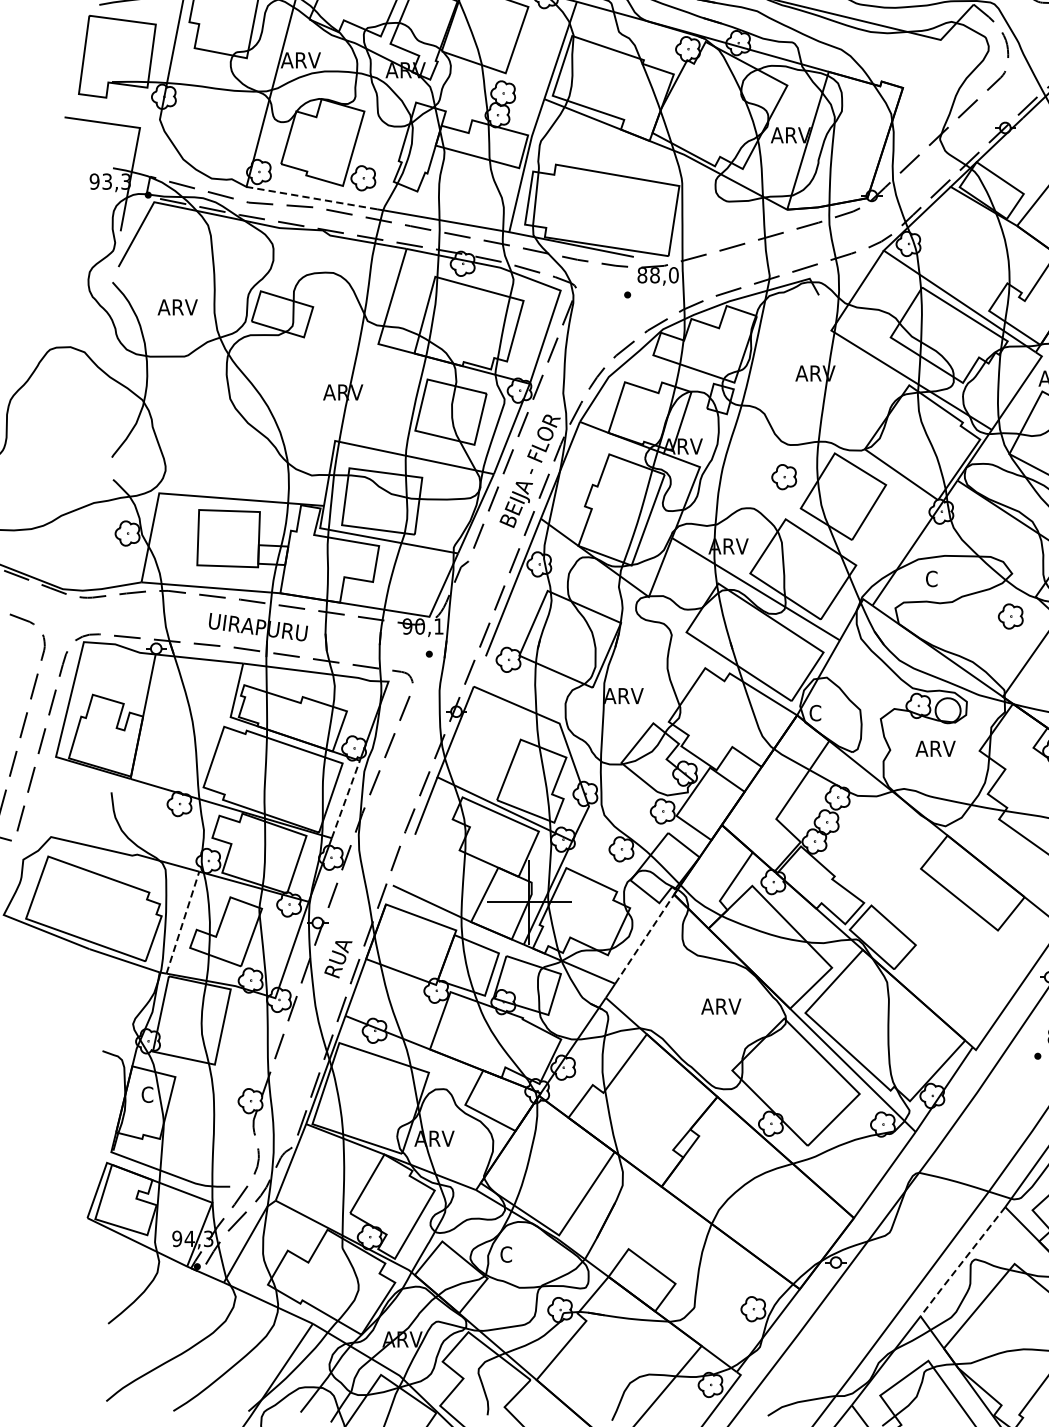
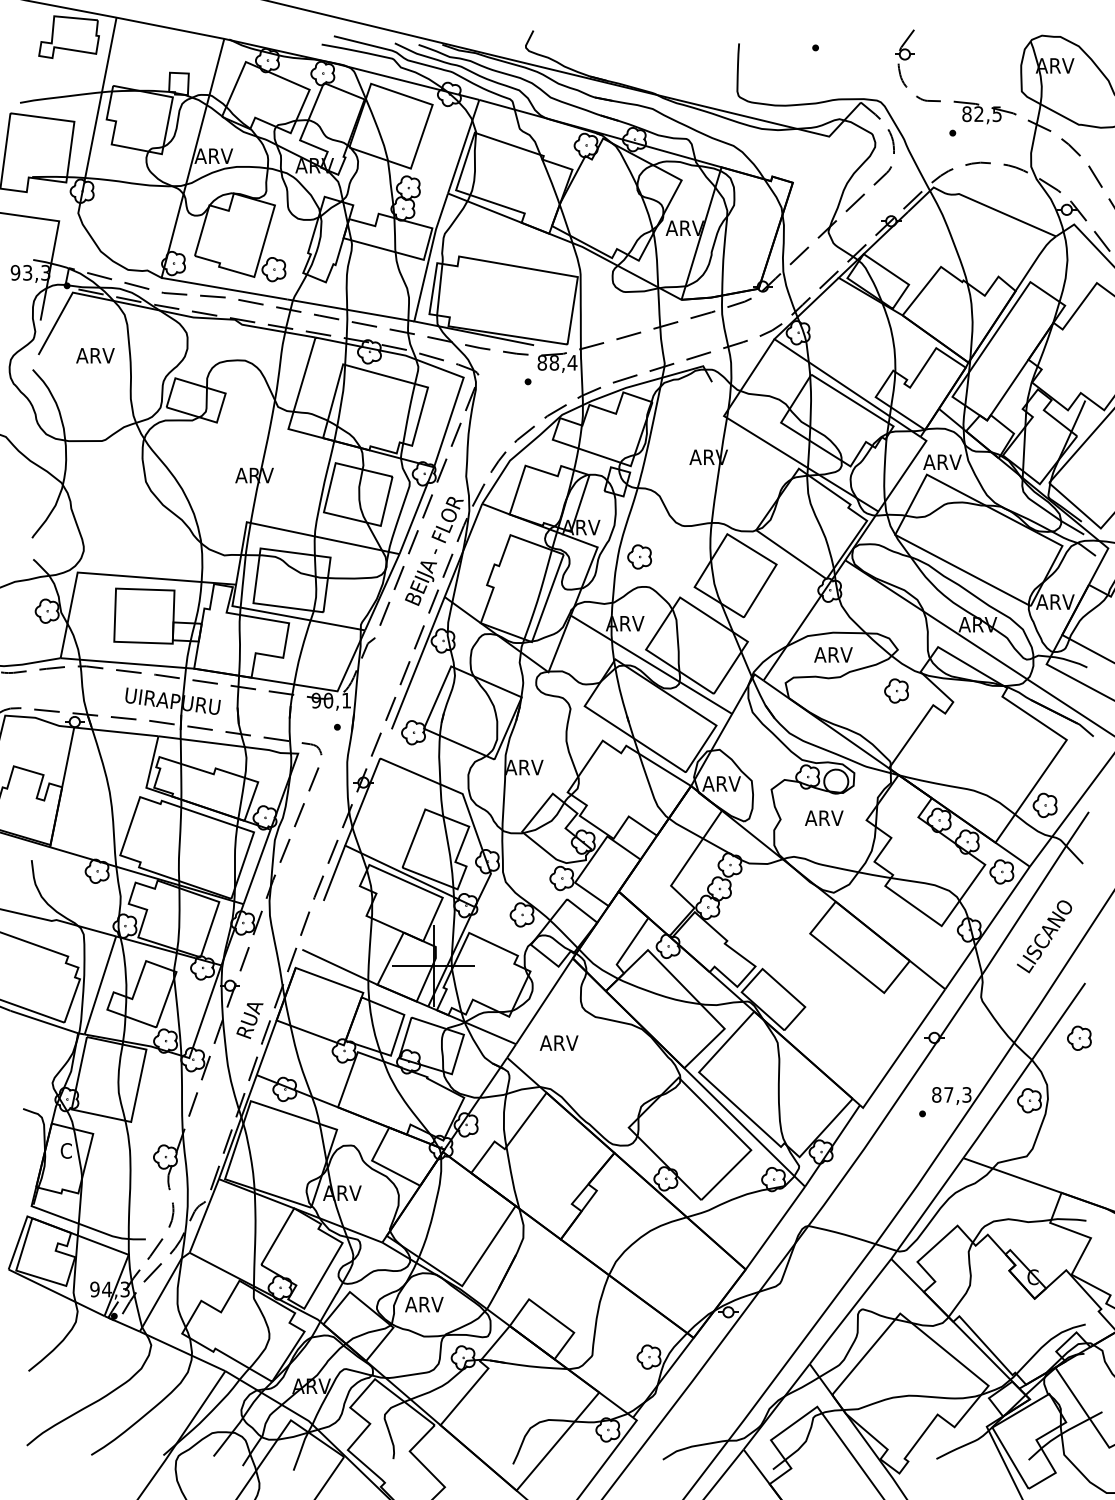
line: (311, 197) -> (224, 288), dashed -> solid
text: (673, 274) -> (572, 362), 88,0 -> 88,4
text: (177, 307) -> (95, 355), moved
part: (784, 476) -> (639, 556), moved
text: (945, 578) -> (833, 654), C -> ARV
text: (828, 712) -> (721, 783), C -> ARV
line: (346, 798) -> (257, 866), dashed -> solid
line: (182, 921) -> (100, 984), dashed -> solid
line: (644, 939) -> (544, 1001), dashed -> solid
text: (720, 1005) -> (558, 1042), moved
text: (519, 1254) -> (424, 1304), C -> ARV
line: (961, 1262) -> (849, 1312), dashed -> solid

